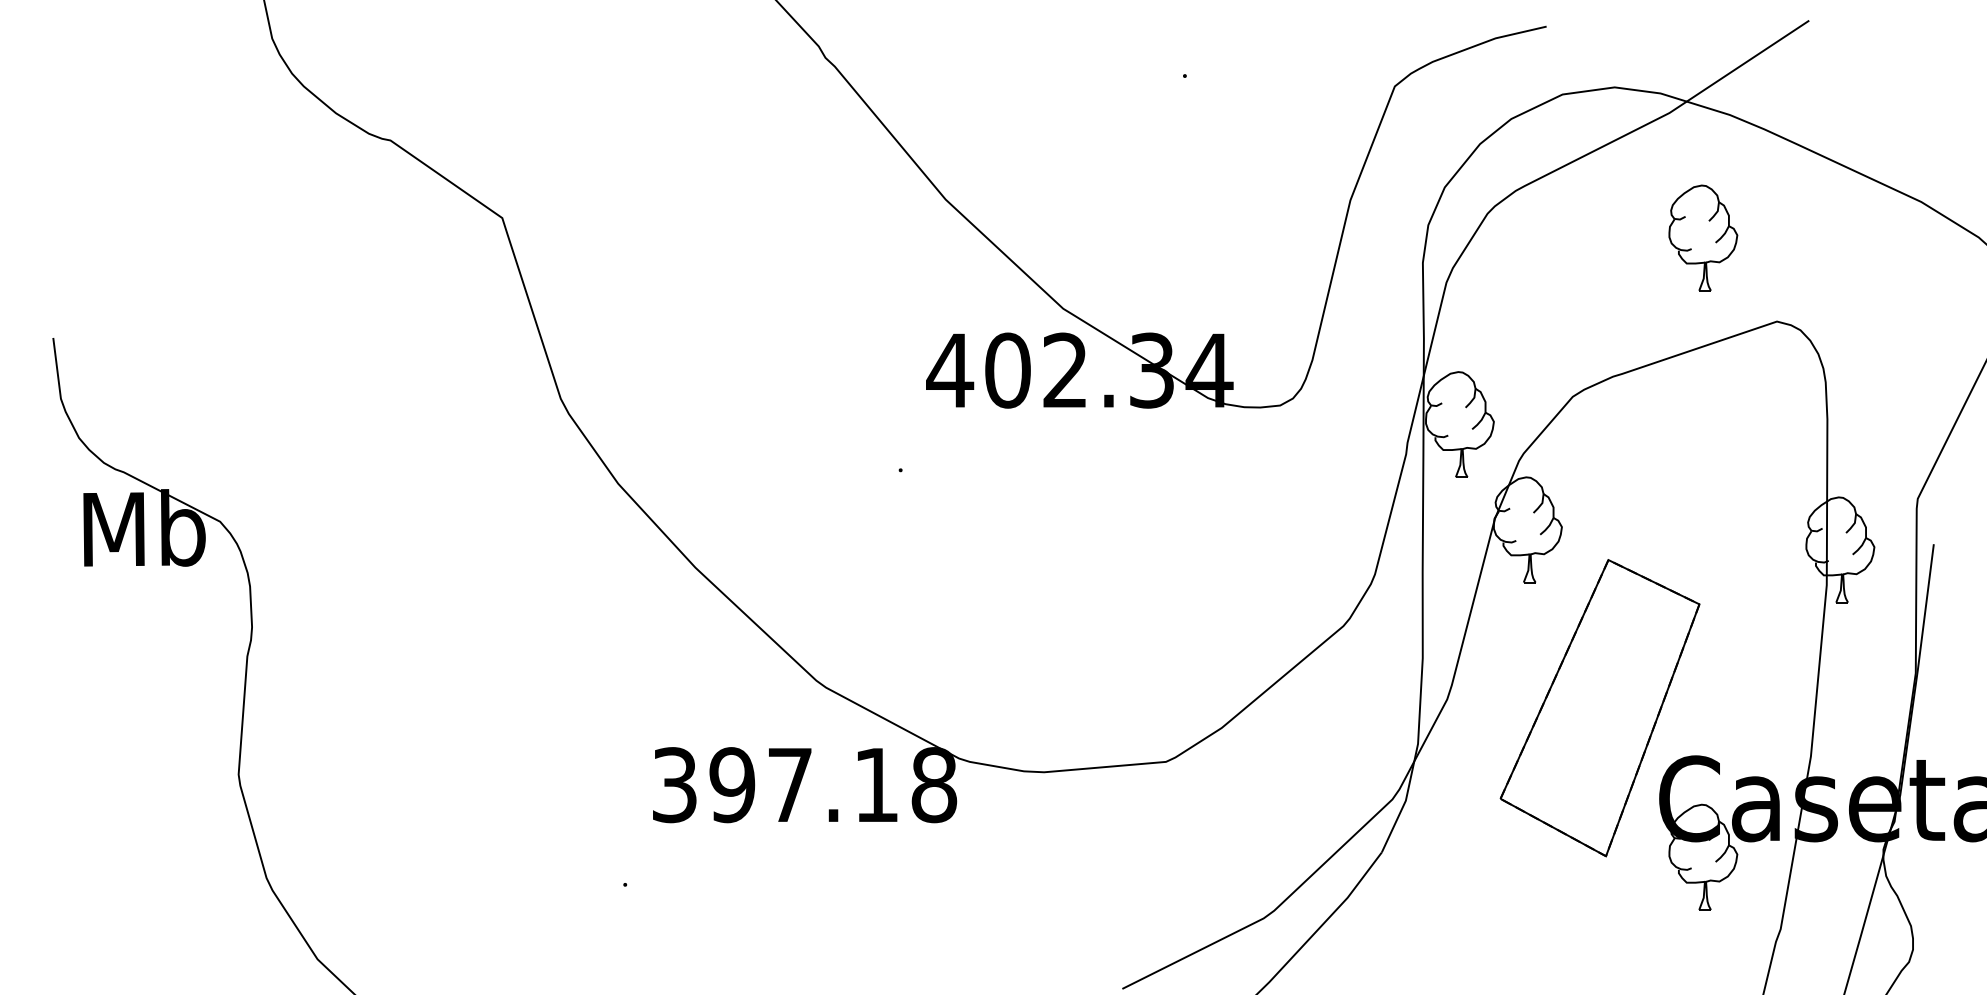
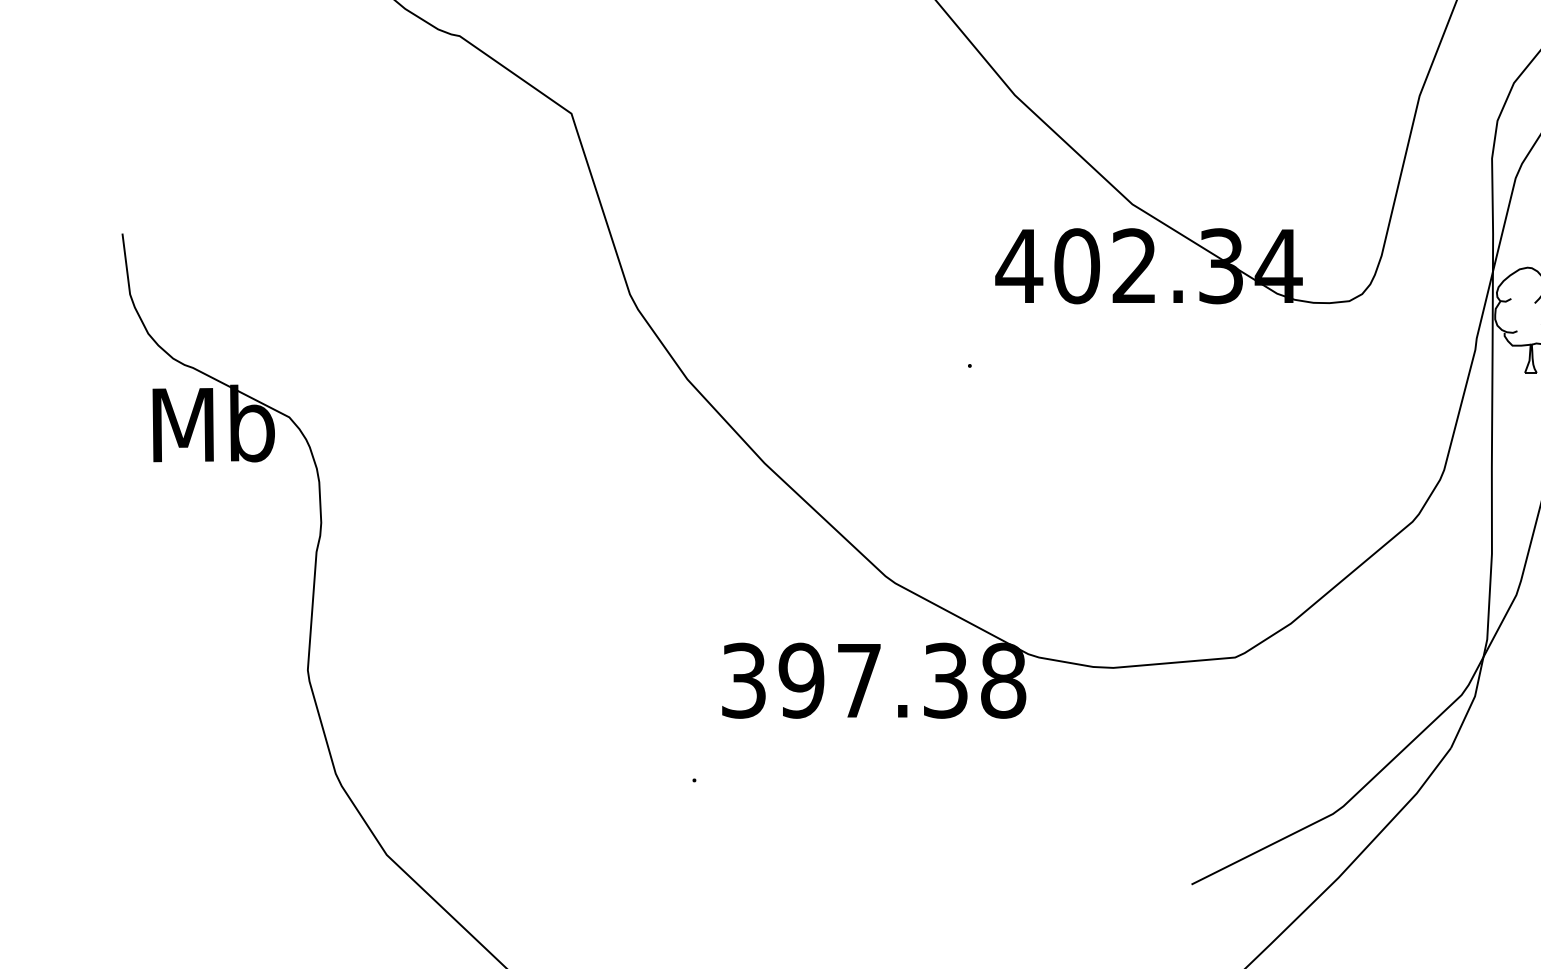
text: (876, 785) -> (945, 681), 397.18 -> 397.38

